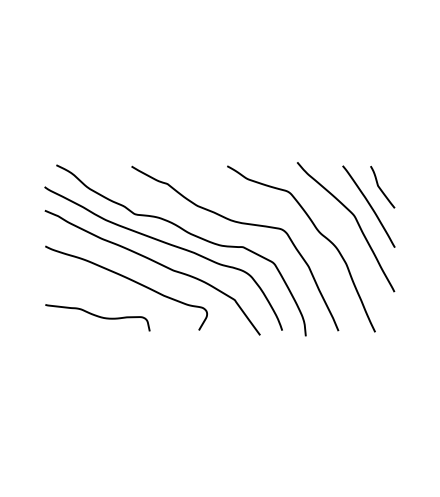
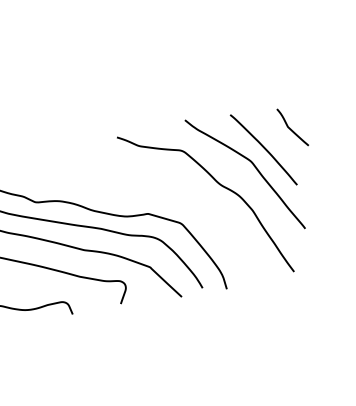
curve: (381, 188) -> (291, 128), moved
curve: (242, 224) -> (143, 191), removed

